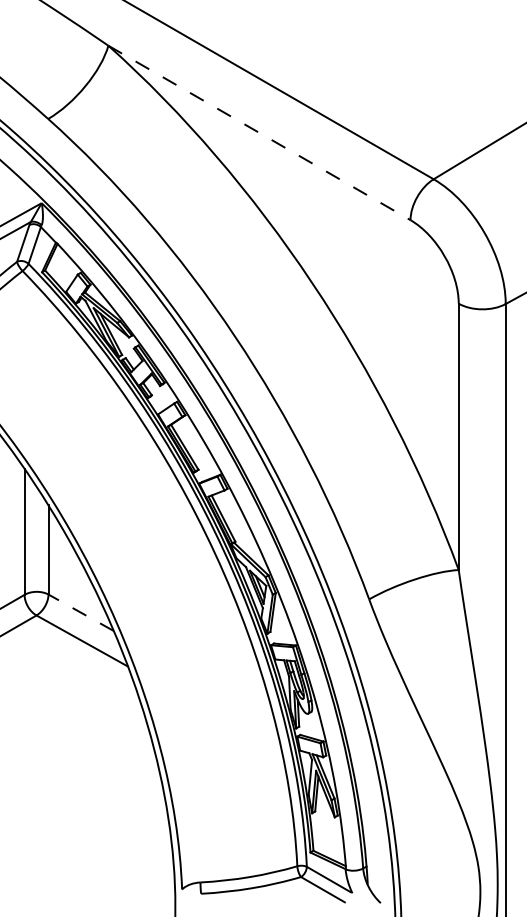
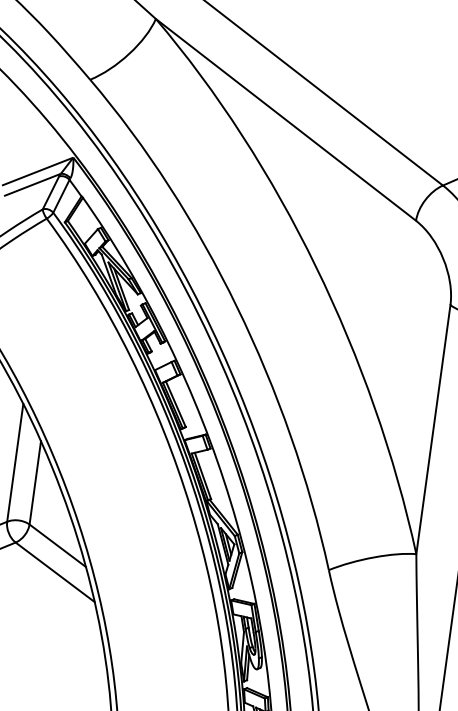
line: (259, 133) -> (285, 120), dashed -> solid
line: (80, 612) -> (57, 545), dashed -> solid

